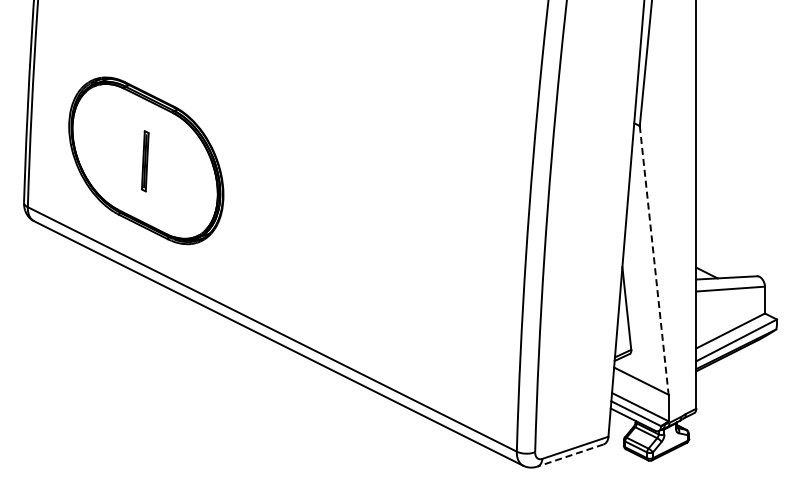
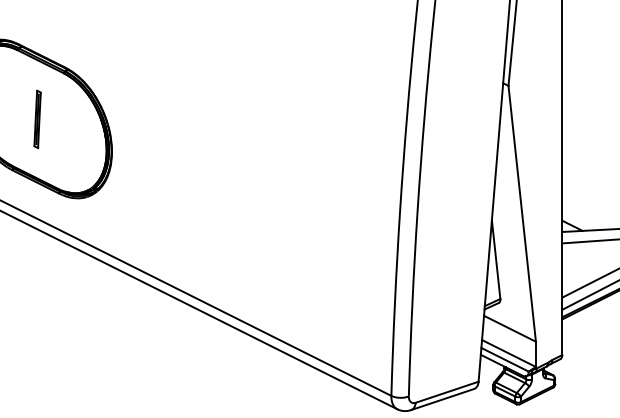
line: (654, 260) -> (522, 213), dashed -> solid
line: (570, 455) -> (442, 399), dashed -> solid

